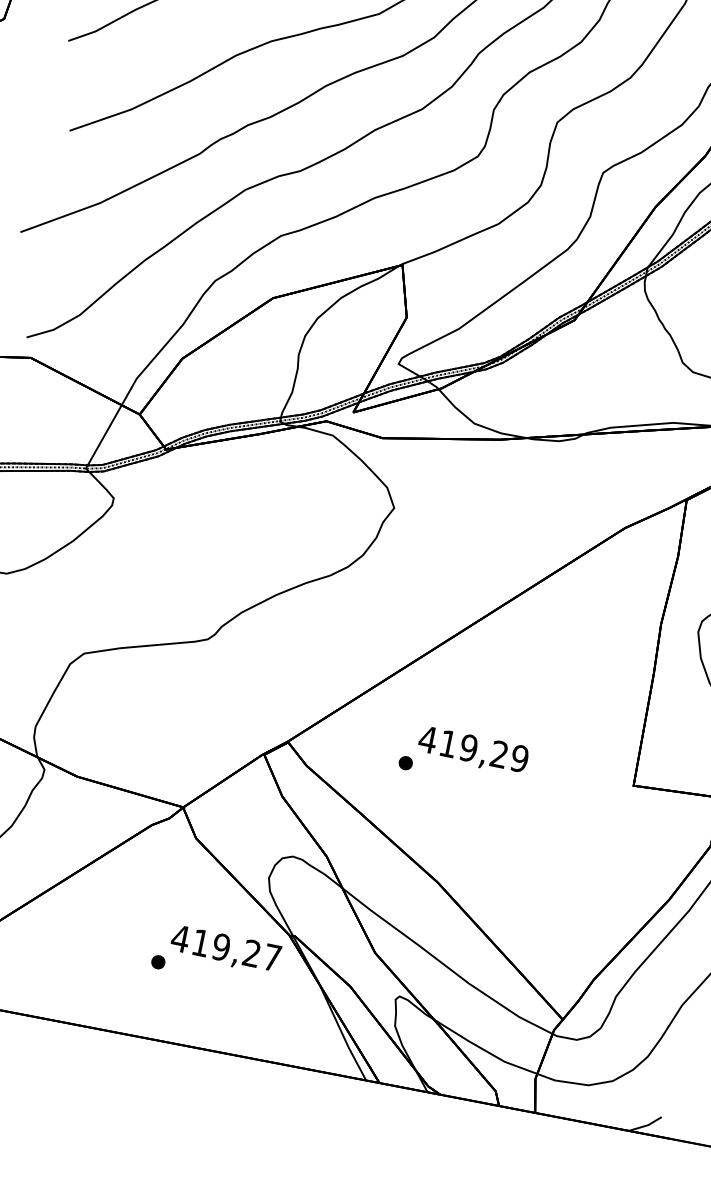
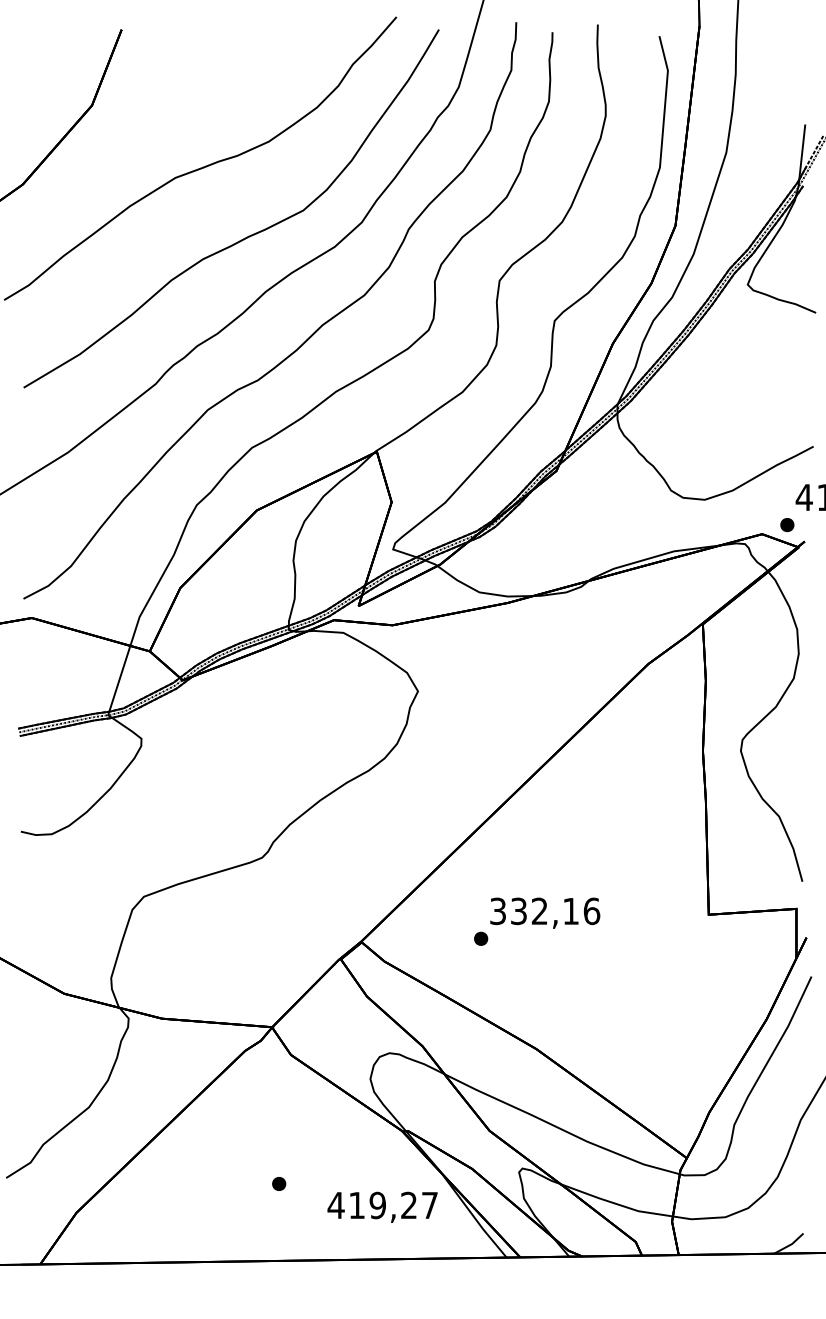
text: (473, 749) -> (544, 911), 419,29 -> 332,16
text: (225, 949) -> (382, 1206), moved

